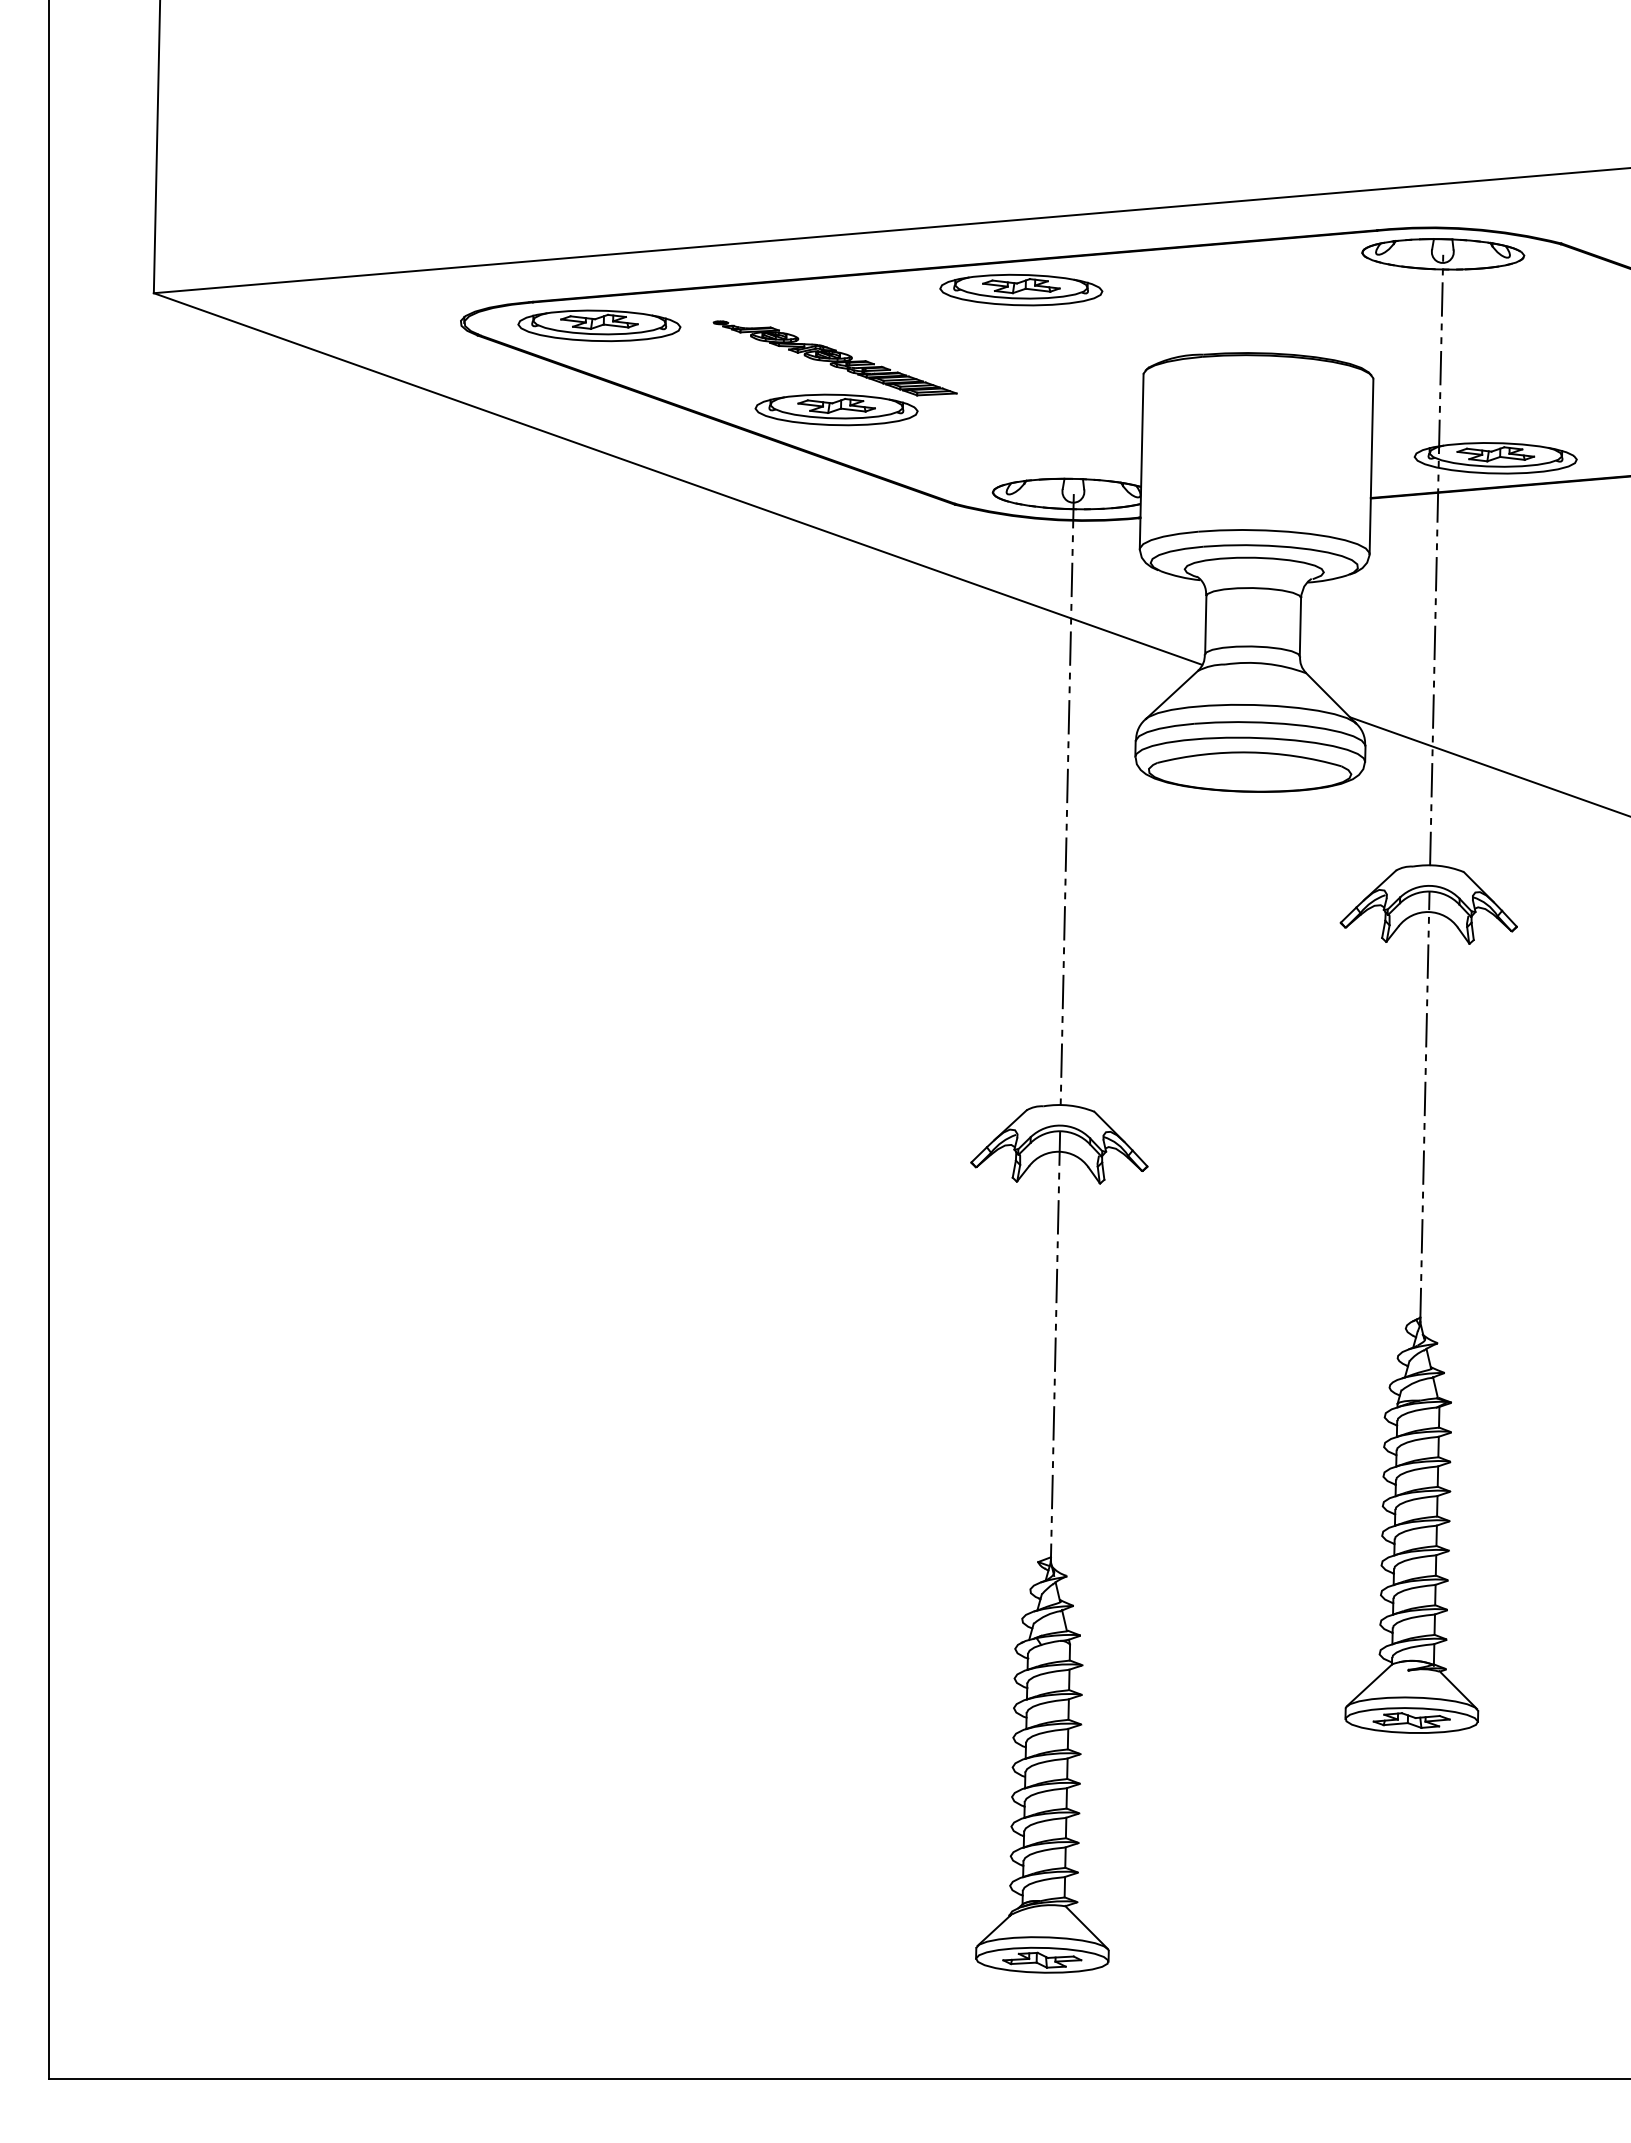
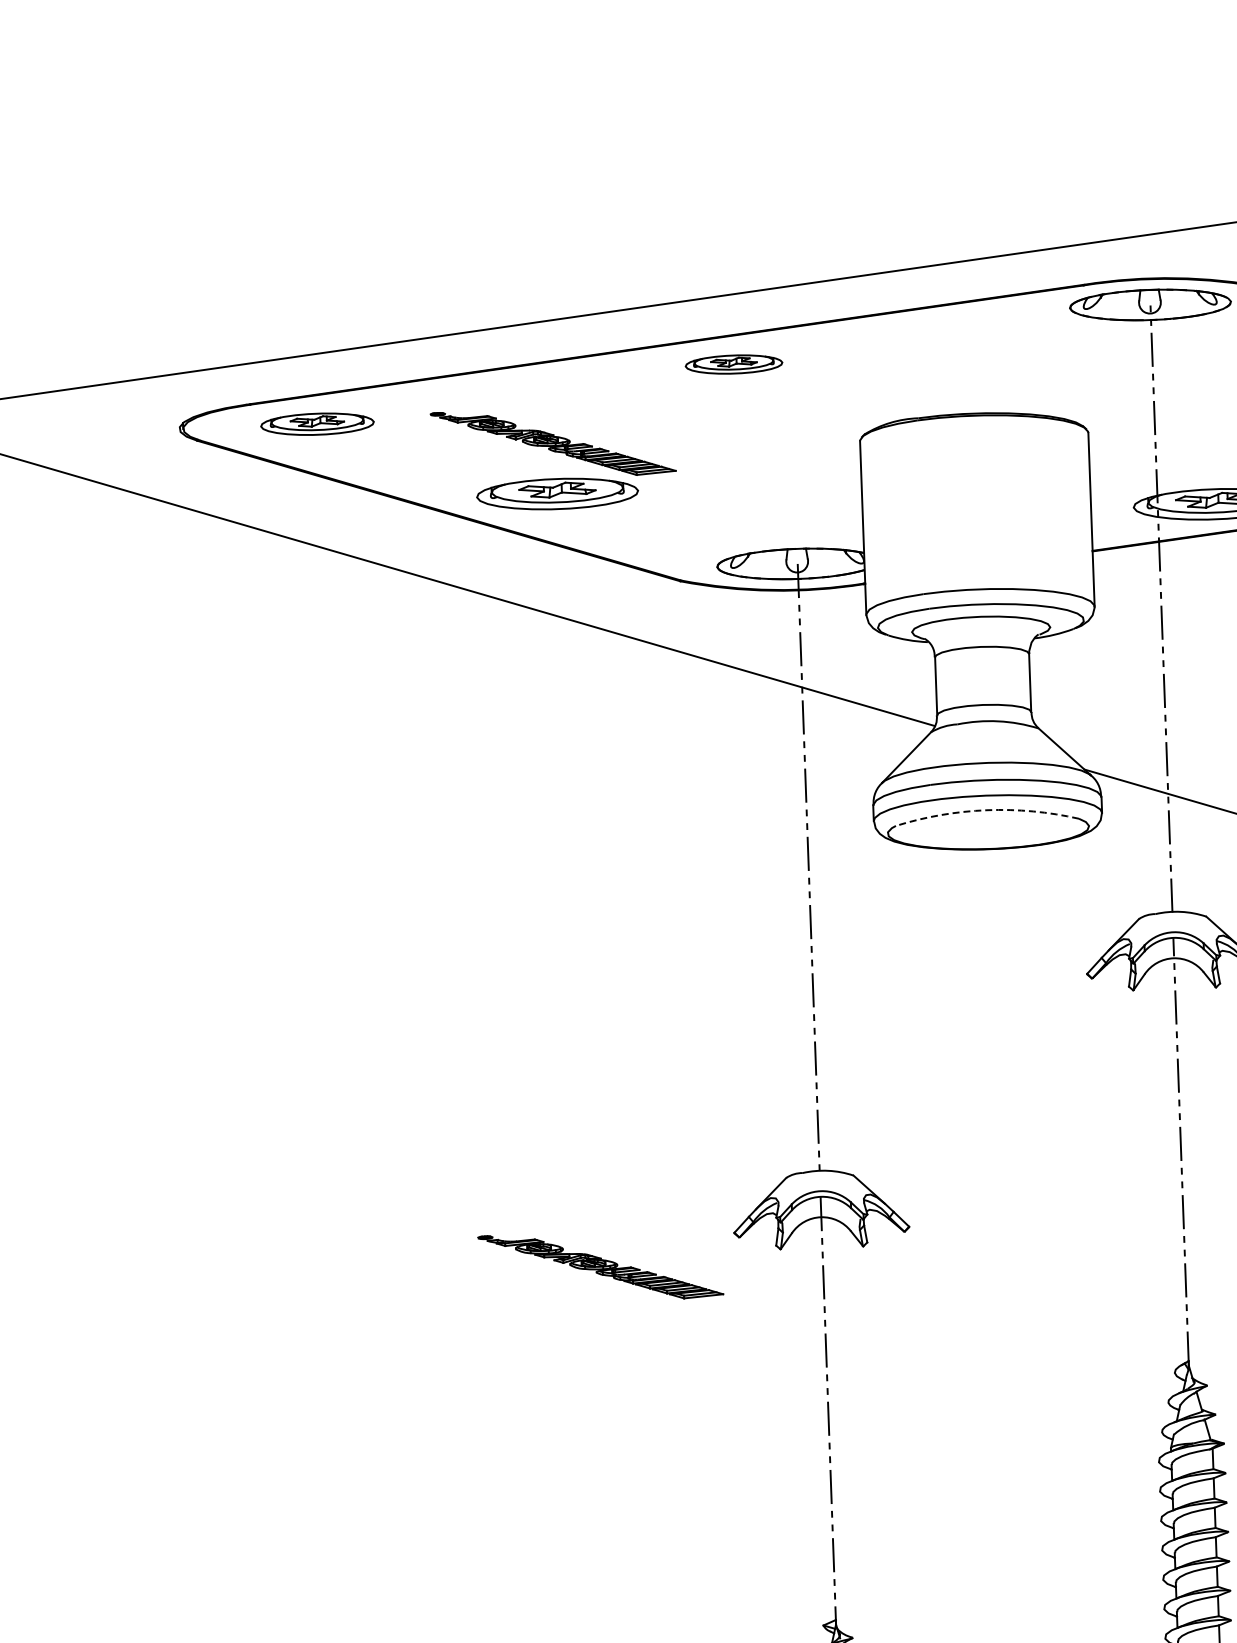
part: (1021, 289) -> (734, 363), size x0.6
part: (599, 325) -> (317, 423), size x0.7
arc: (1249, 752) -> (986, 810), solid -> dashed
part: (834, 1188) -> (600, 1266), added

